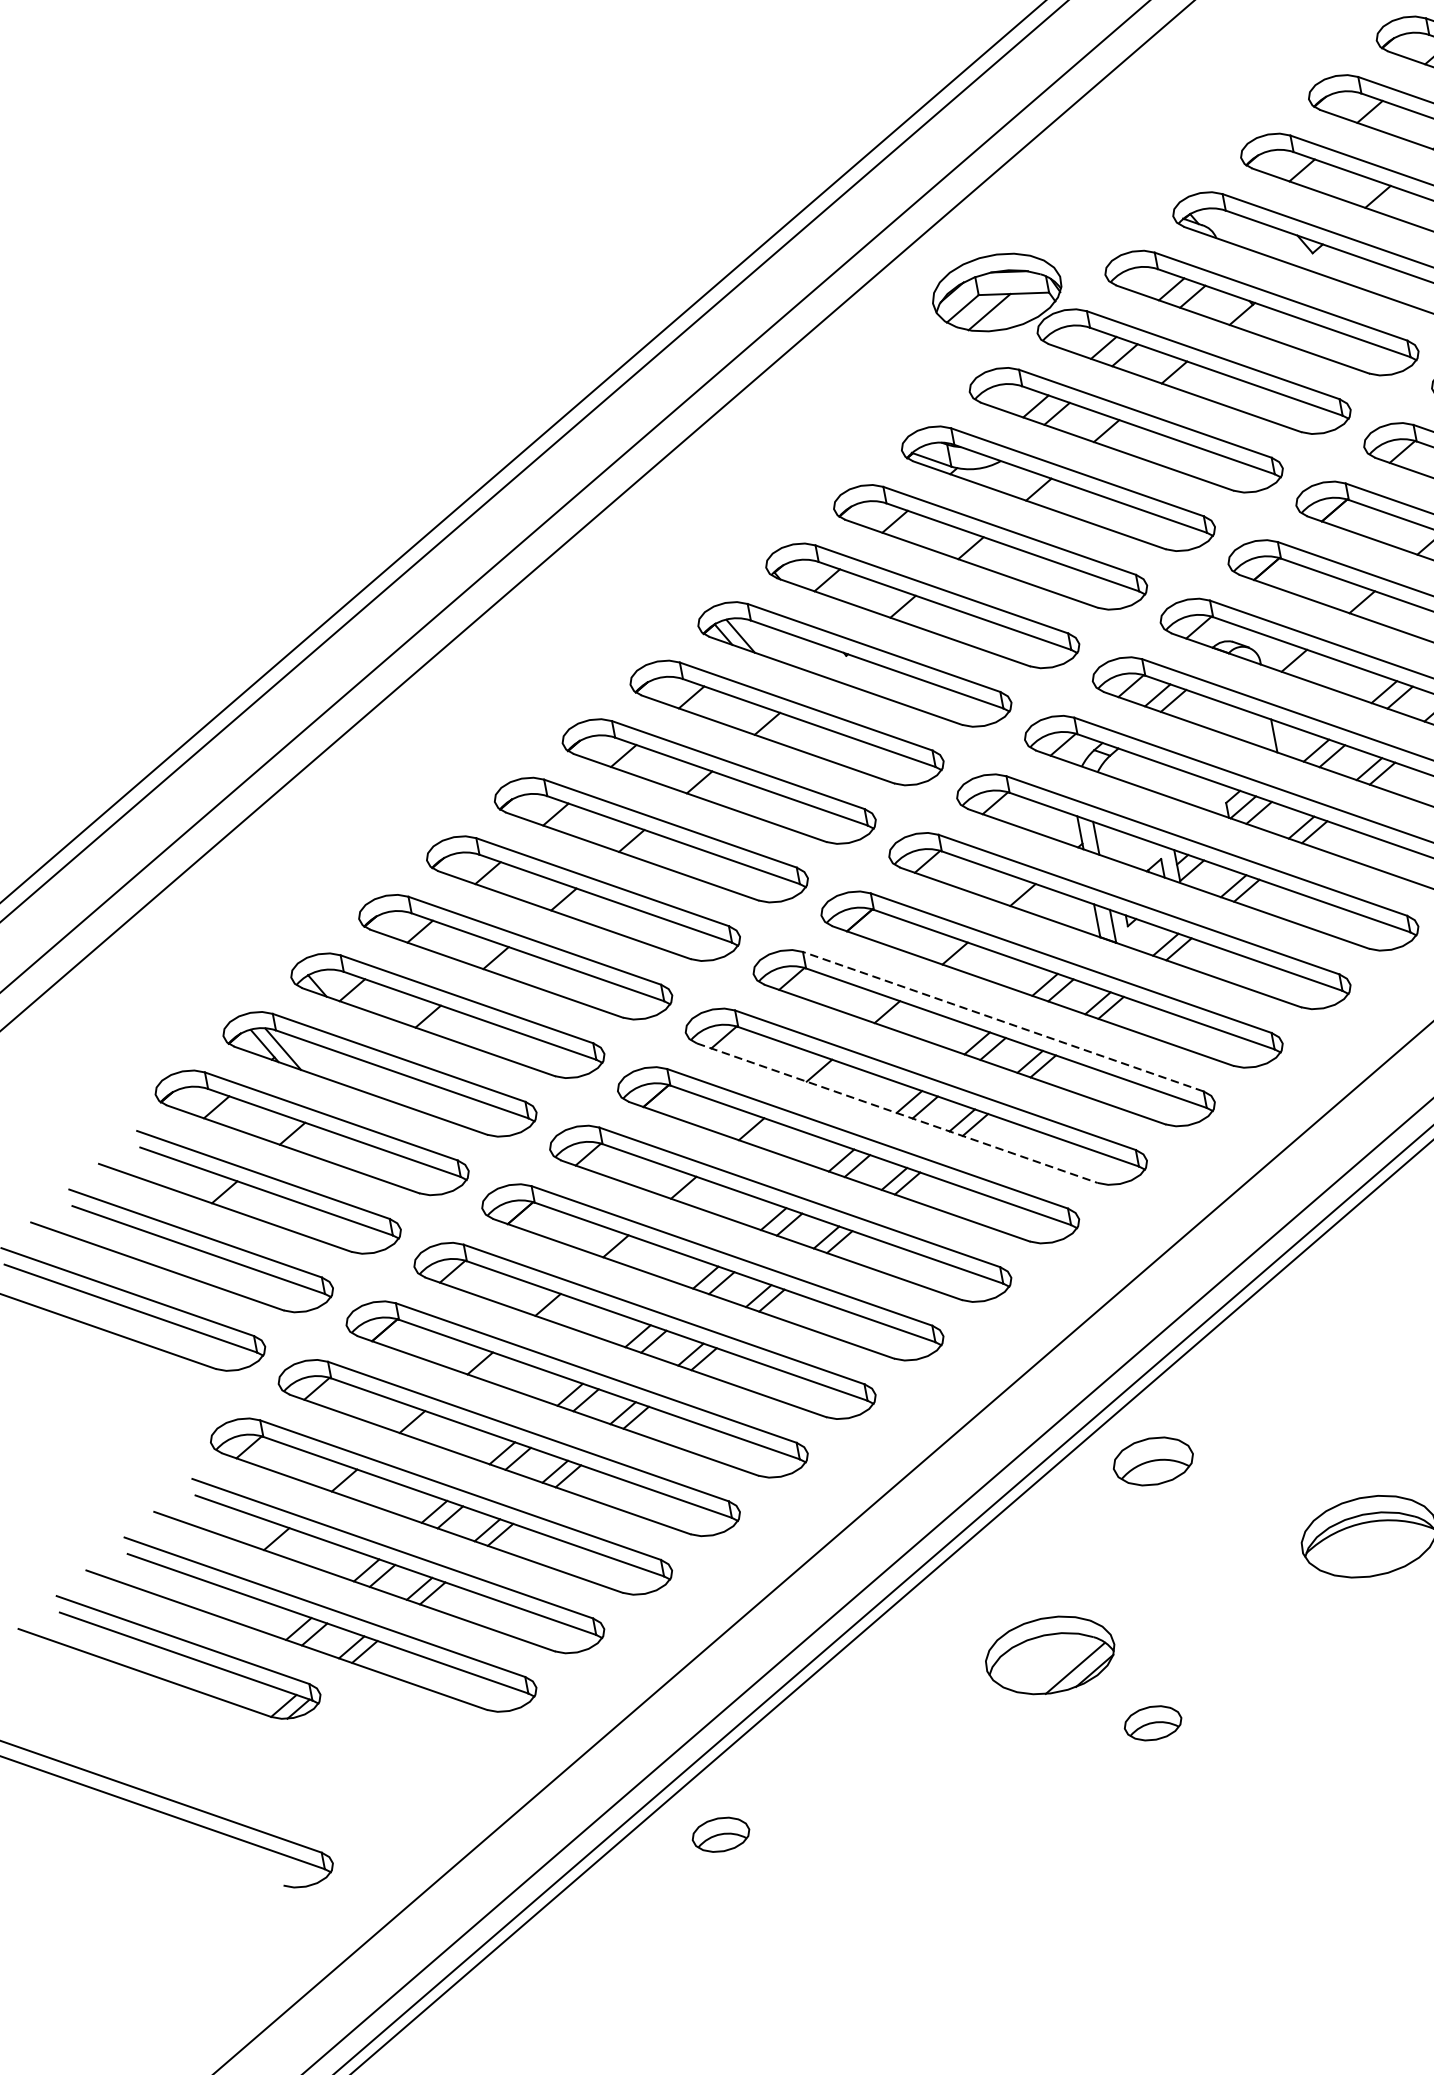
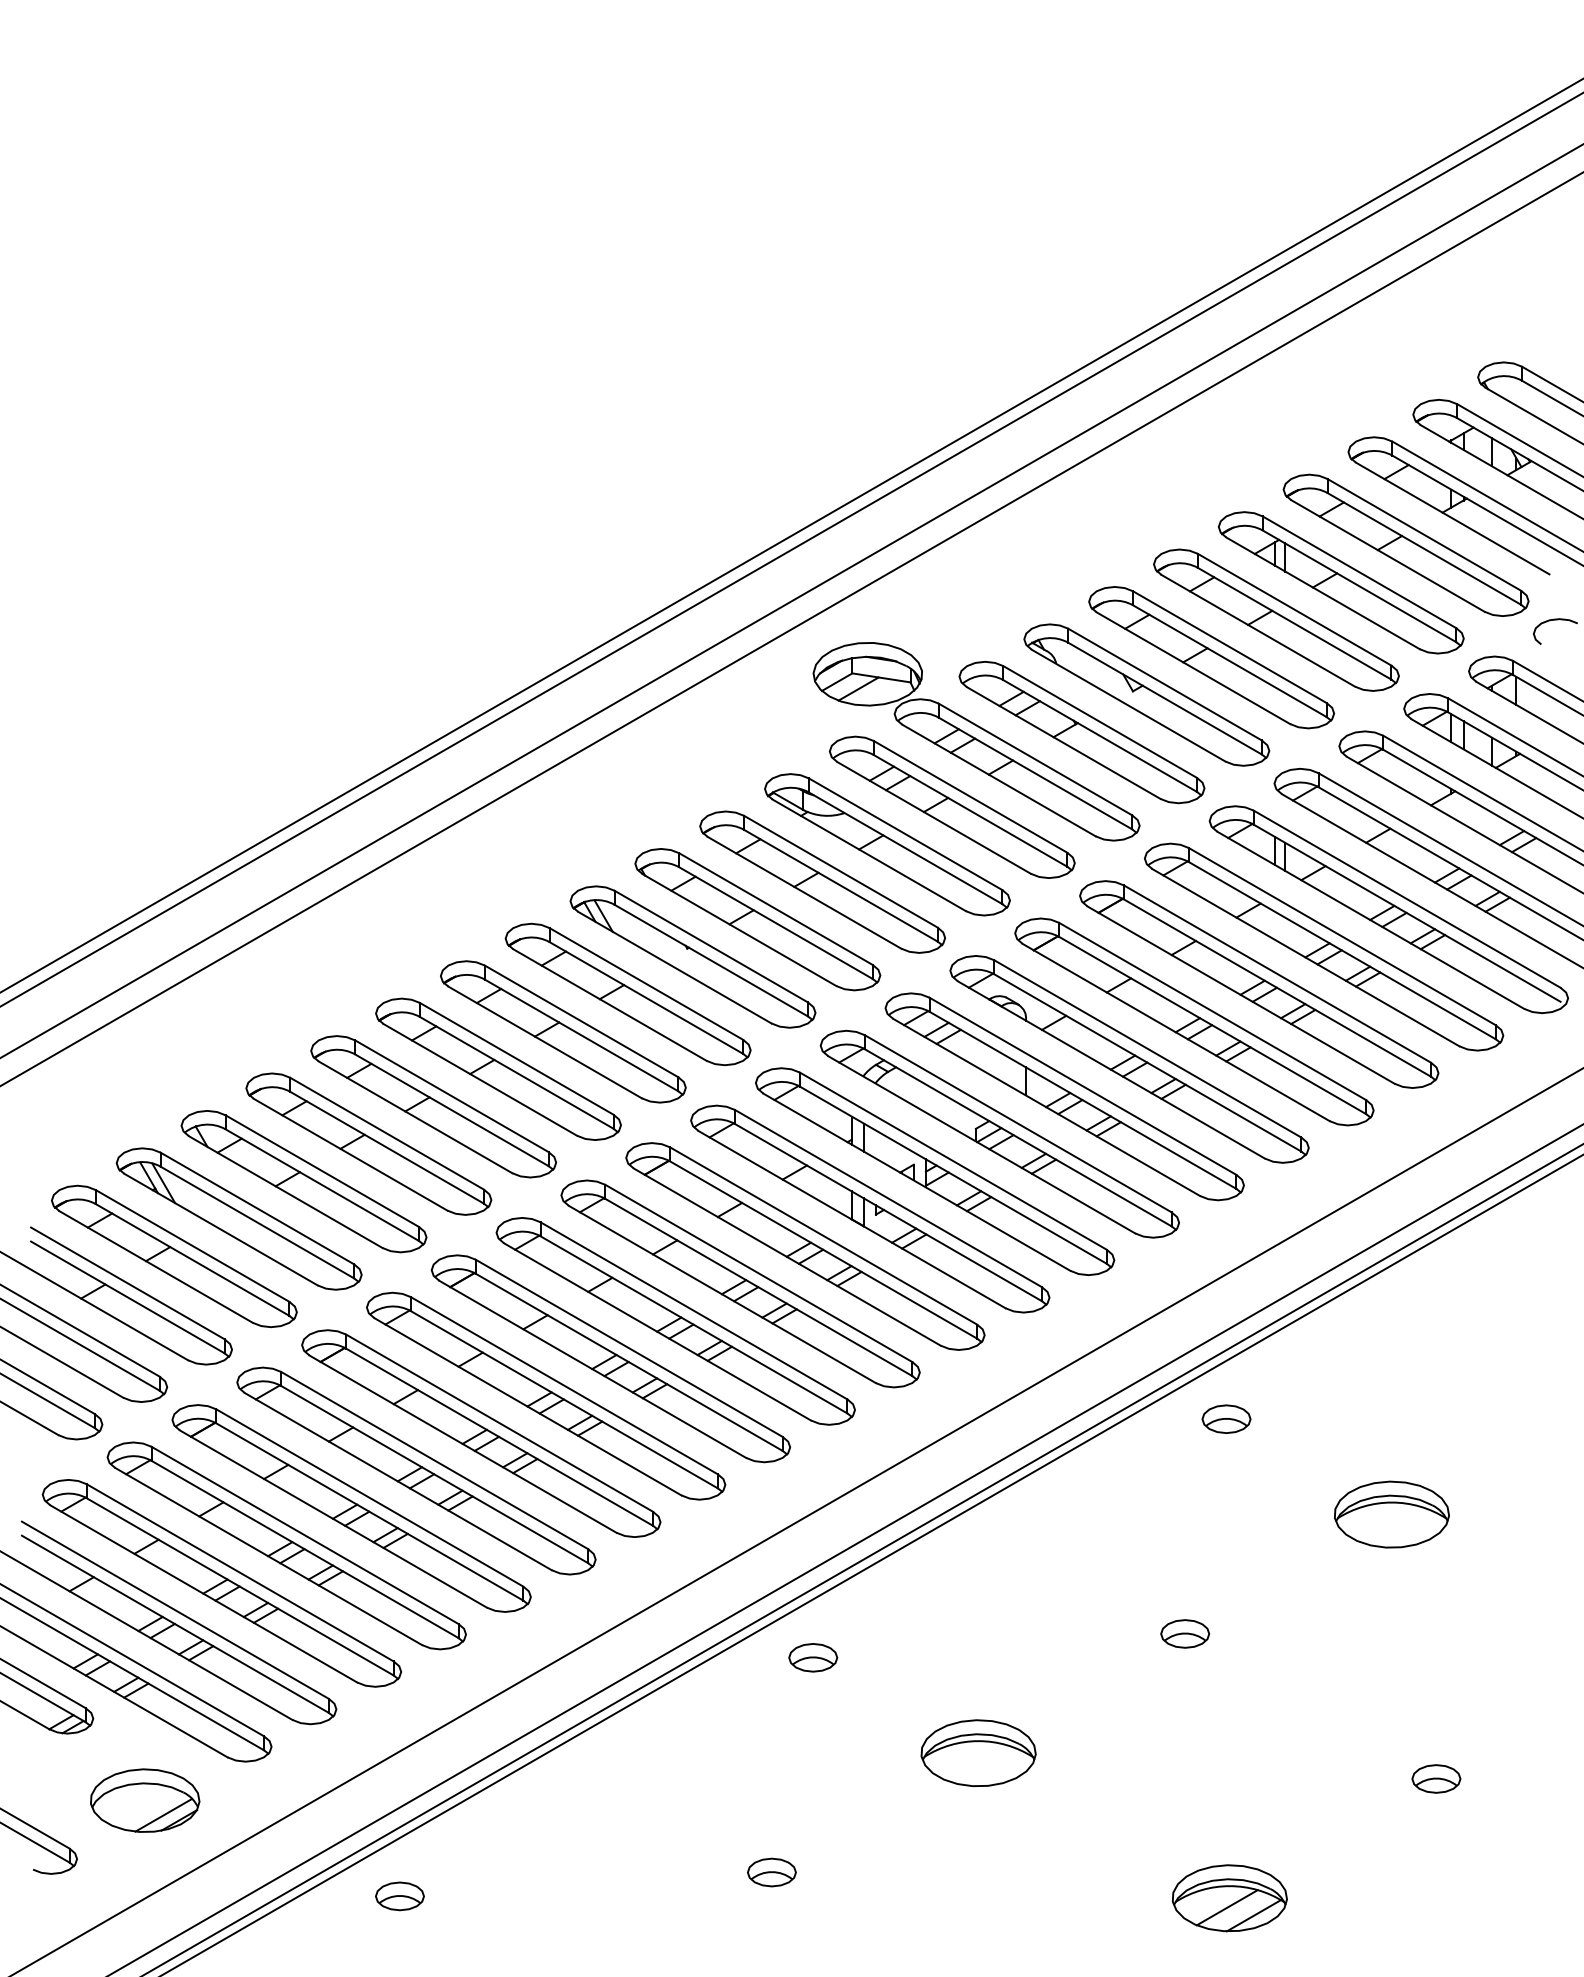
line: (1002, 1021) -> (758, 1273), dashed -> solid
line: (897, 1113) -> (657, 1332), dashed -> solid
part: (1153, 1461) -> (813, 1657), size x0.71
part: (1050, 1655) -> (145, 1800), moved

